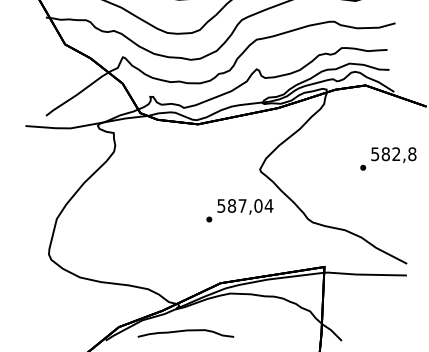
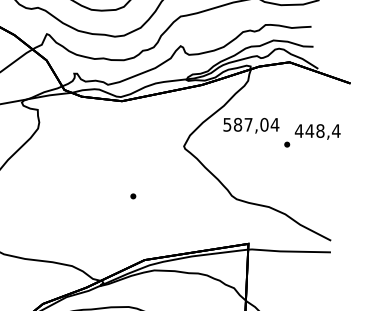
text: (393, 154) -> (317, 131), 582,8 -> 448,4
text: (245, 206) -> (251, 125), moved

